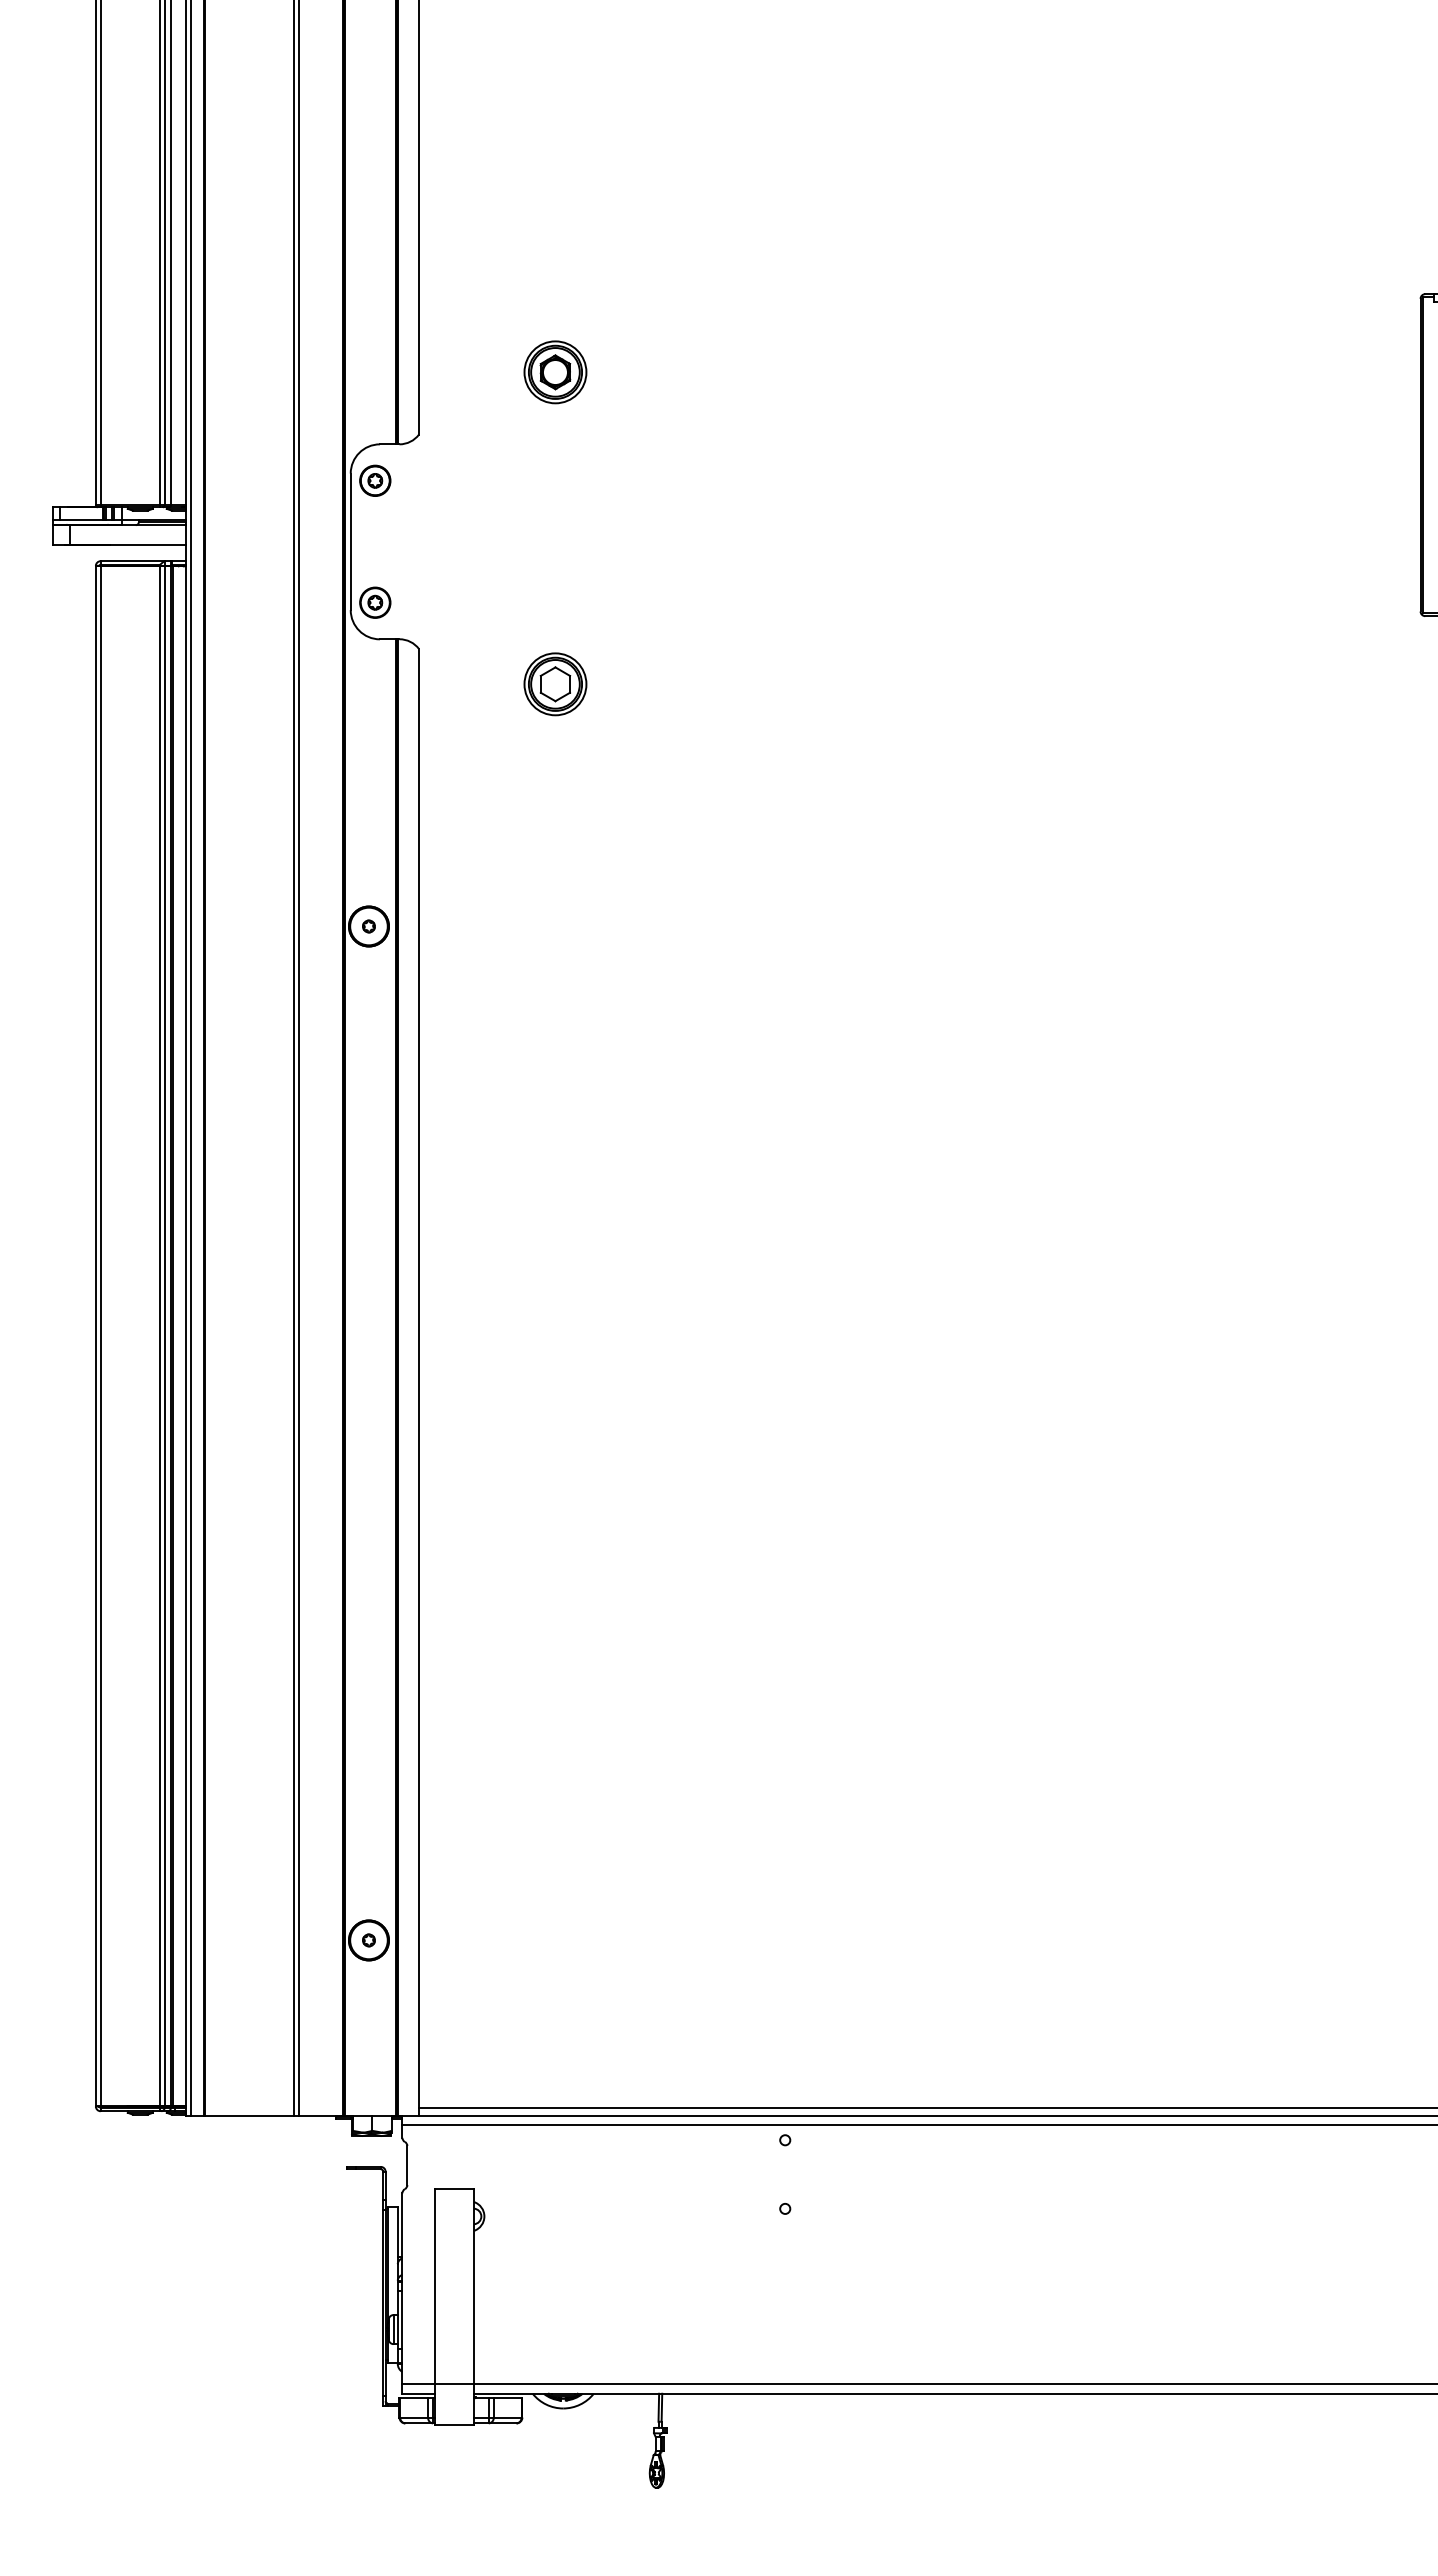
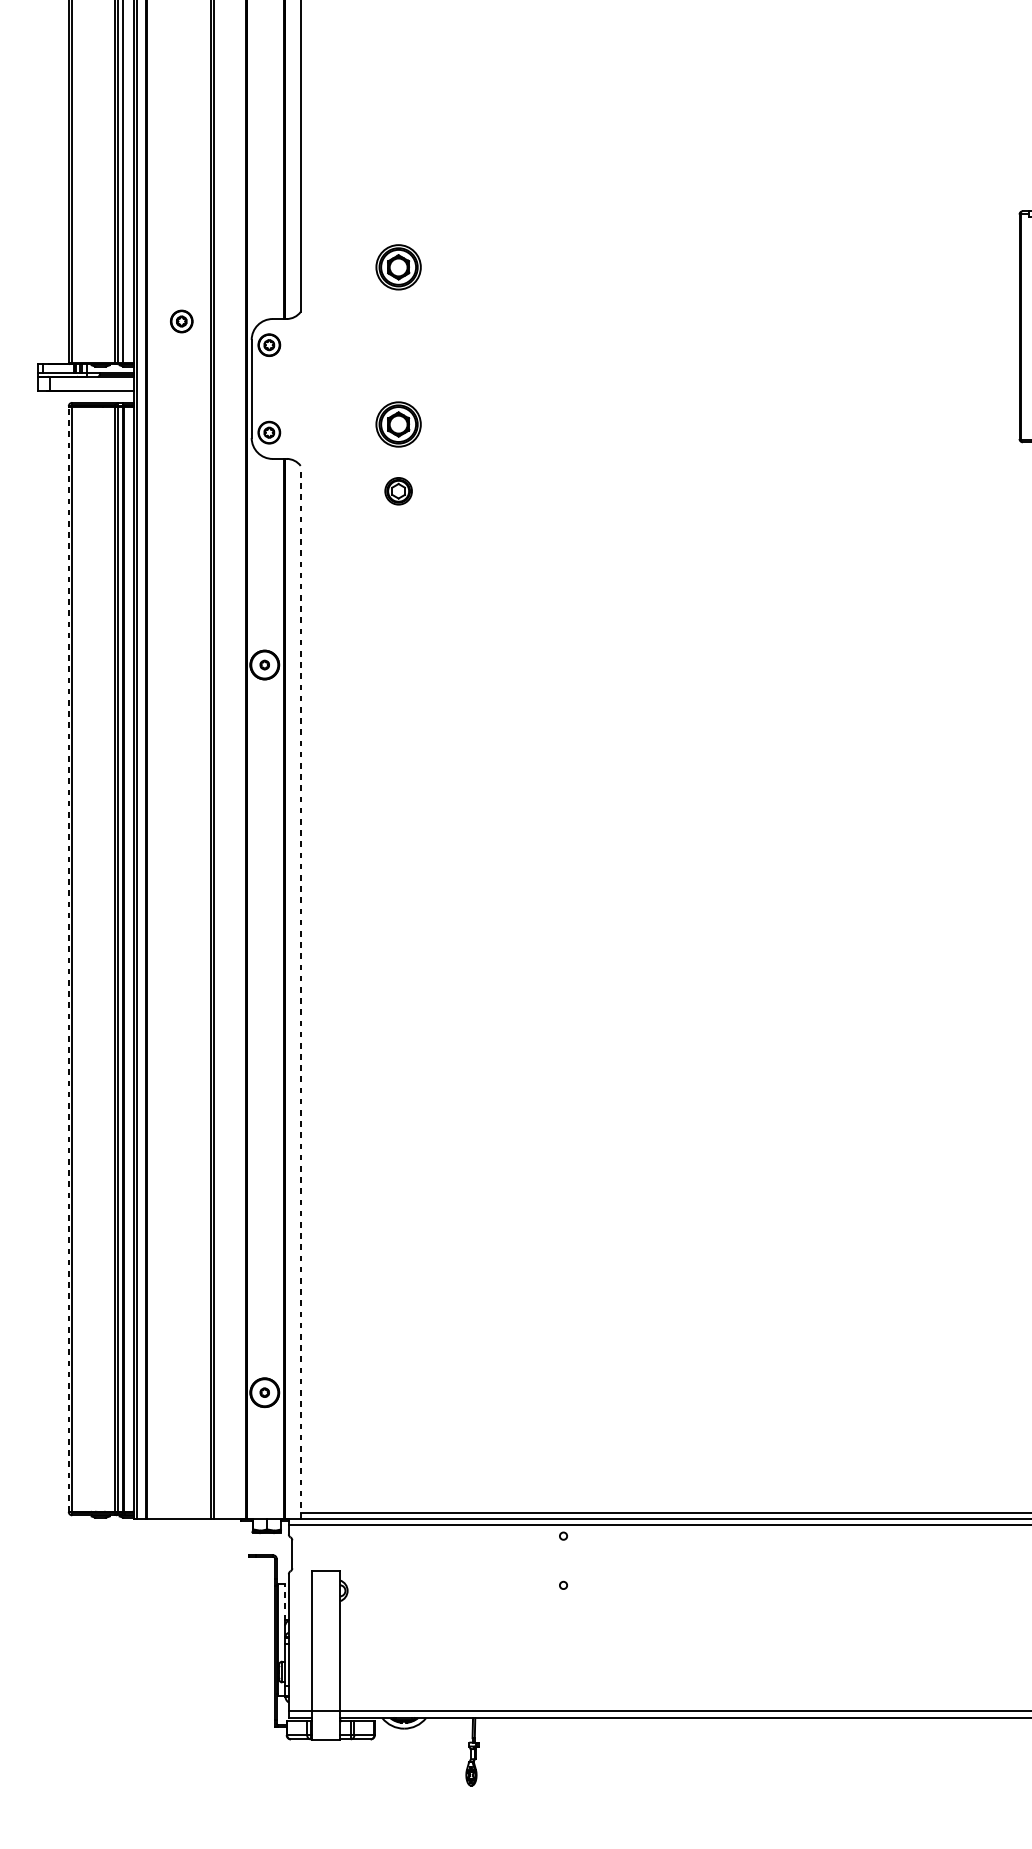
part: (253, 447) -> (181, 321), added
part: (555, 591) -> (398, 424), added
part: (555, 684) -> (398, 491), size x0.6
line: (95, 1336) -> (68, 959), solid -> dashed
line: (418, 1382) -> (300, 992), solid -> dashed
line: (397, 2231) -> (285, 1601), solid -> dashed

